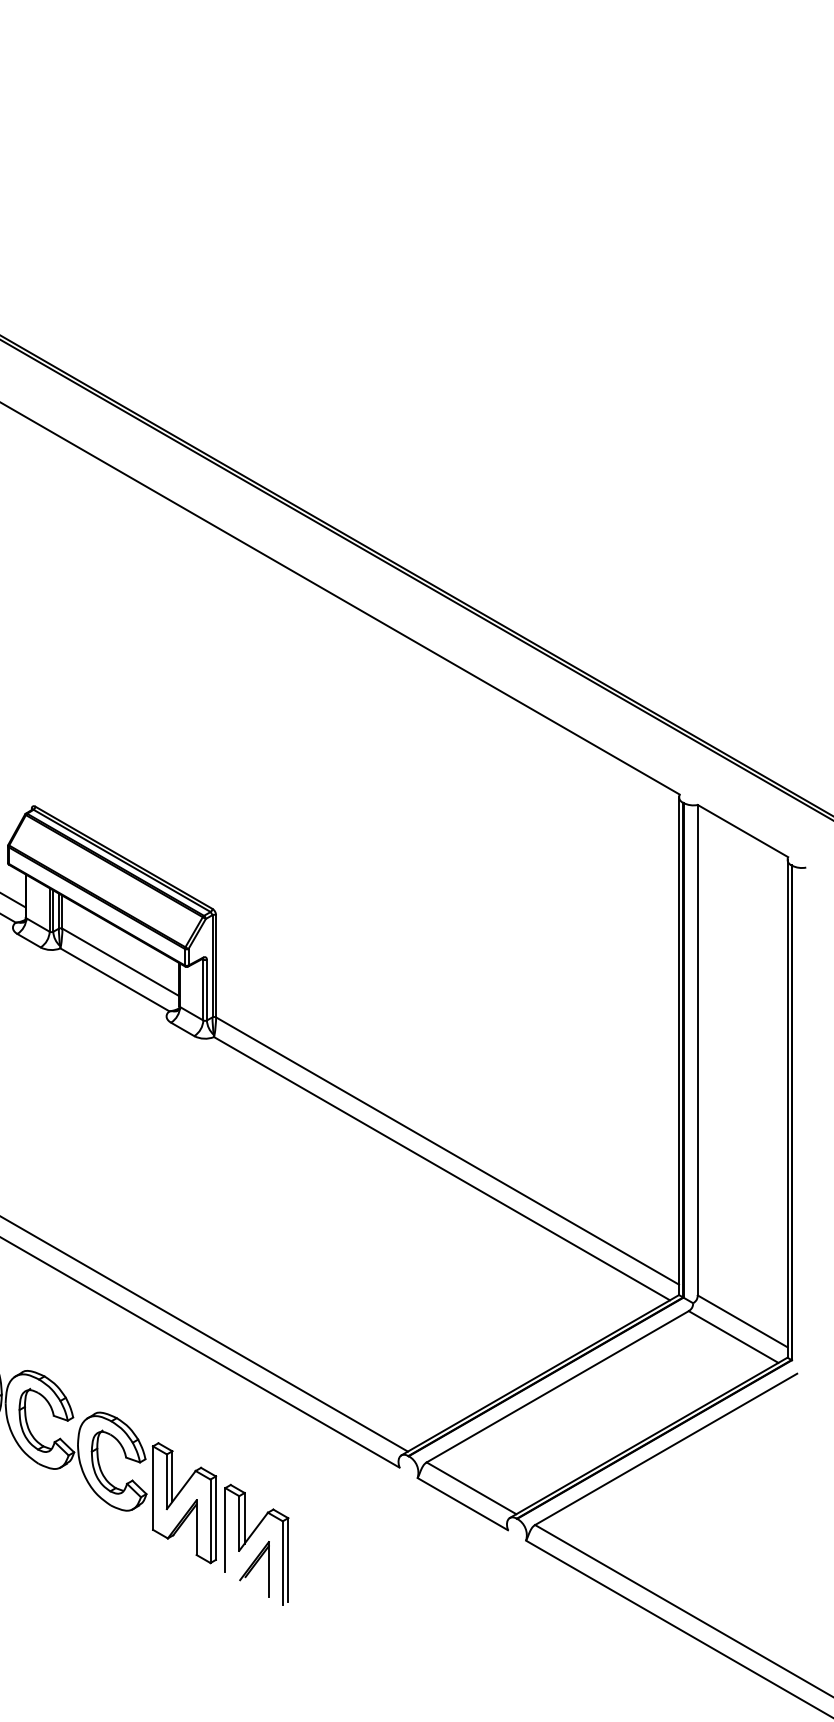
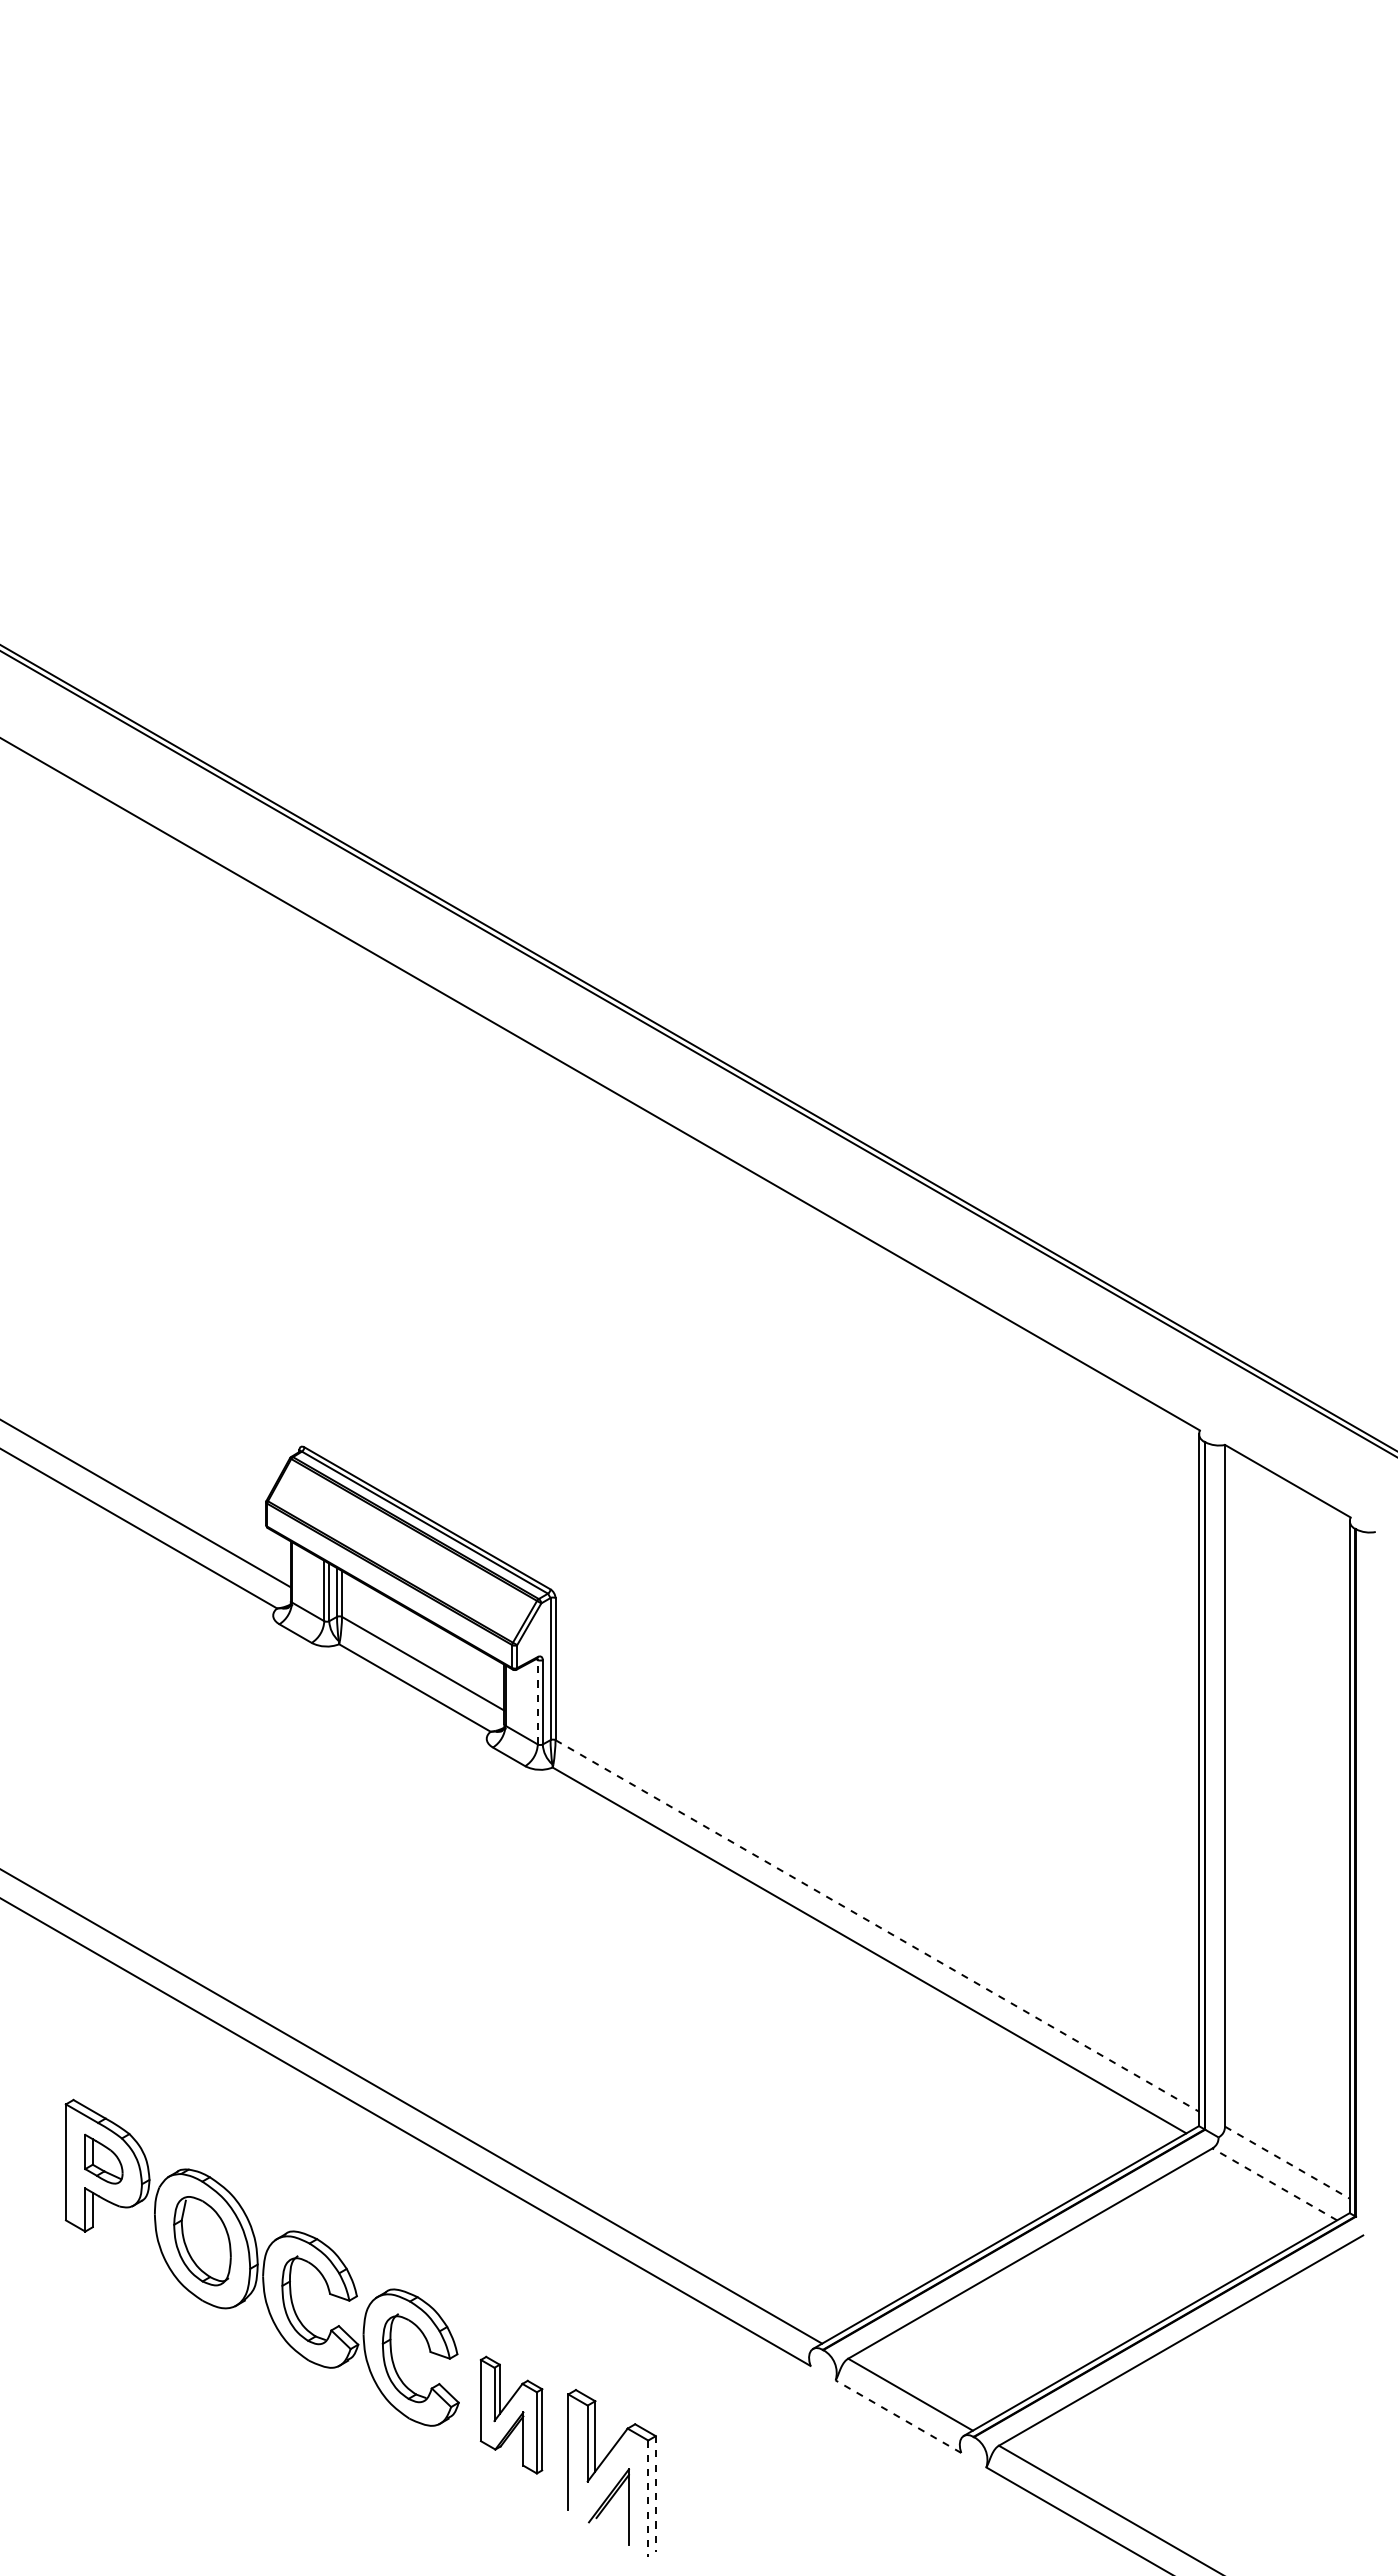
line: (203, 989) -> (537, 1701), solid -> dashed
line: (447, 1151) -> (877, 1926), solid -> dashed
line: (742, 1321) -> (1287, 2162), solid -> dashed
line: (733, 1337) -> (1274, 2184), solid -> dashed
part: (184, 1502) -> (511, 2414), size x0.7
line: (462, 1504) -> (898, 2416), solid -> dashed
line: (288, 1560) -> (655, 2494), solid -> dashed
line: (282, 1563) -> (648, 2499), solid -> dashed

